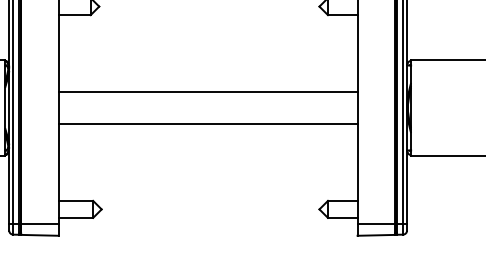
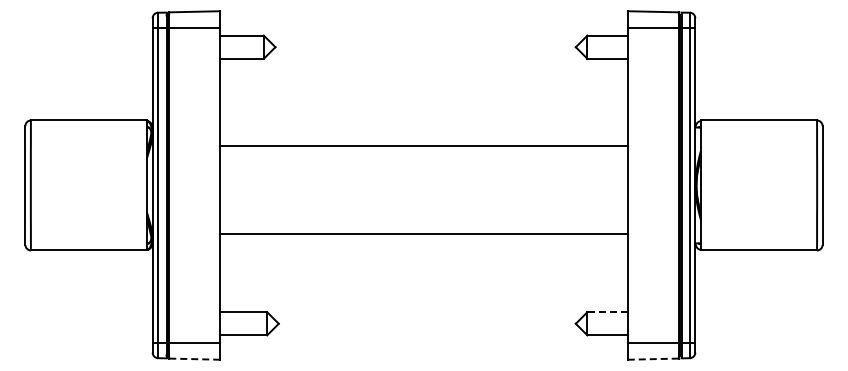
line: (207, 91) -> (423, 146), moved
line: (207, 124) -> (423, 233), moved
line: (342, 201) -> (607, 312), solid -> dashed
line: (40, 235) -> (195, 359), solid -> dashed
line: (375, 235) -> (652, 359), solid -> dashed

